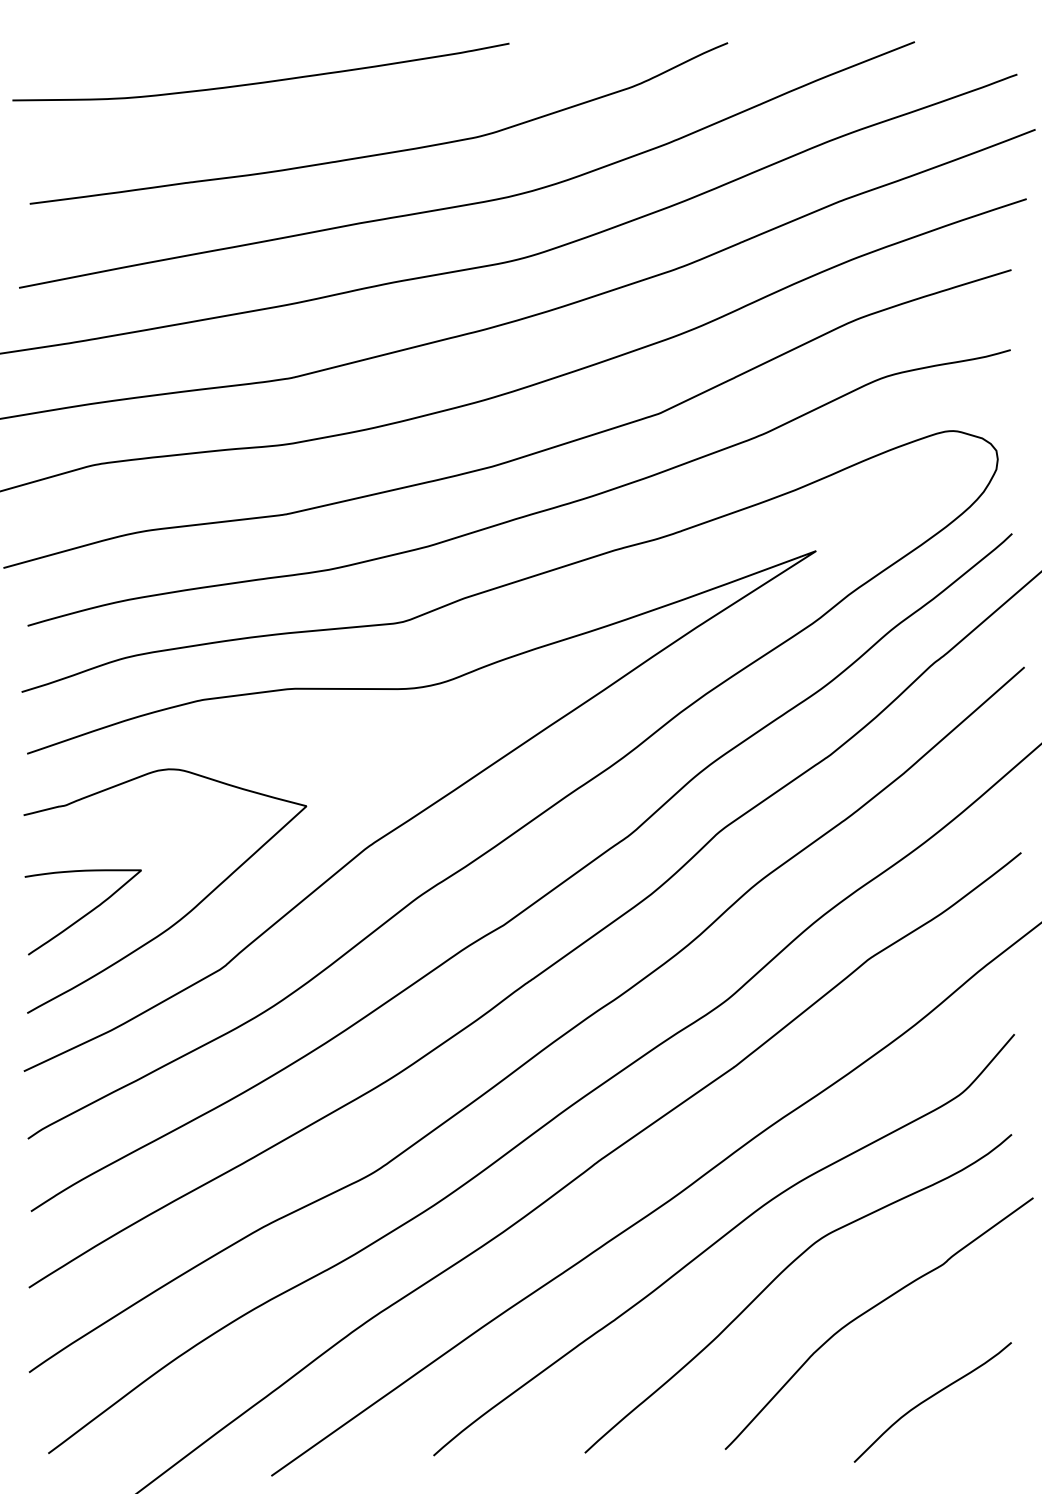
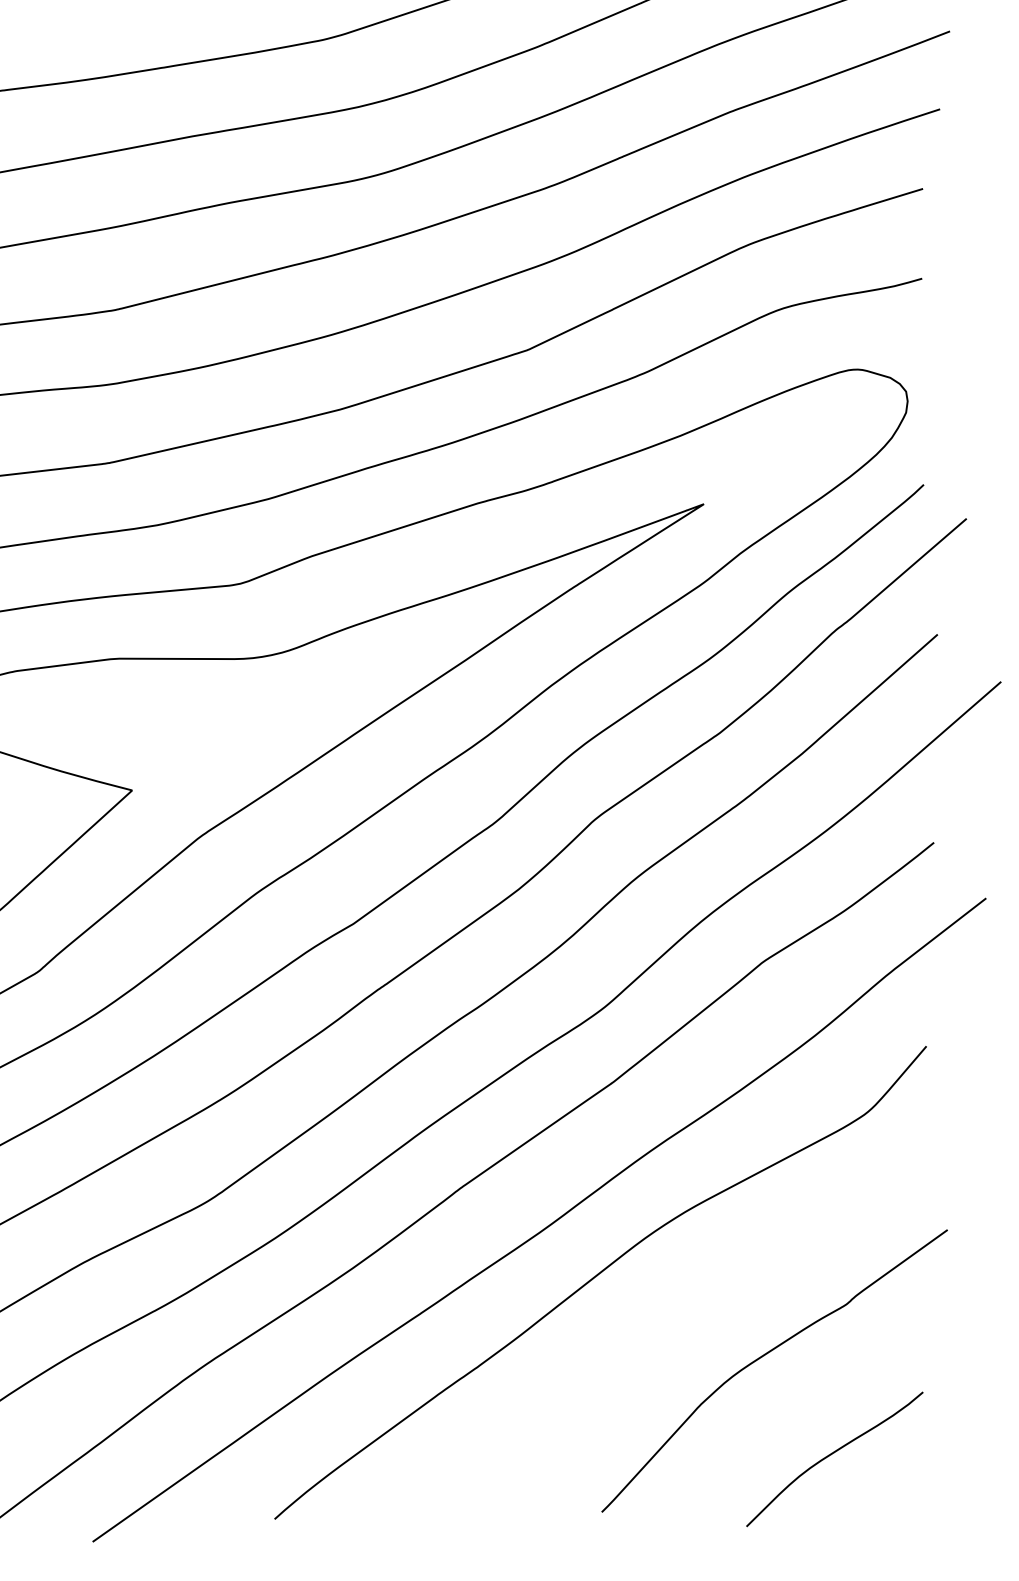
curve: (782, 1273) -> (666, 1314), removed

